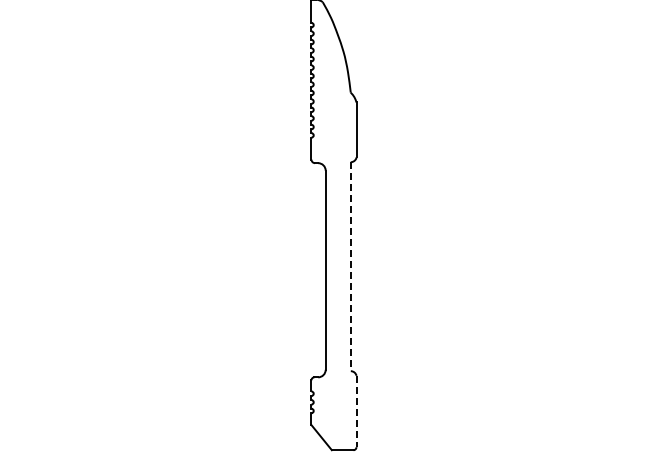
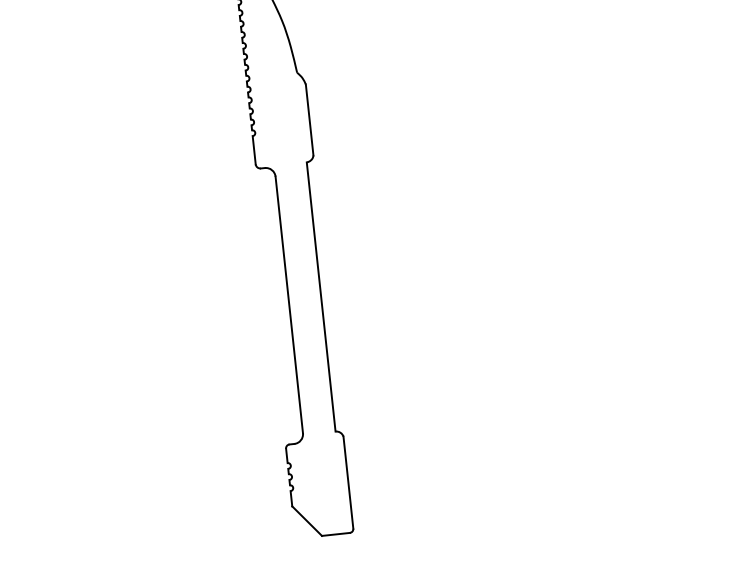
line: (350, 267) -> (320, 297), dashed -> solid
line: (356, 411) -> (348, 482), dashed -> solid

